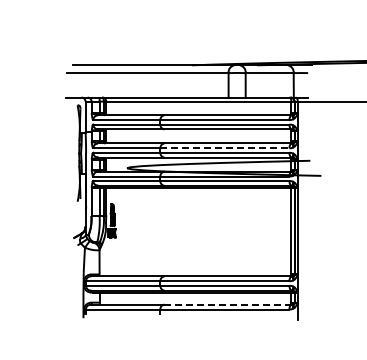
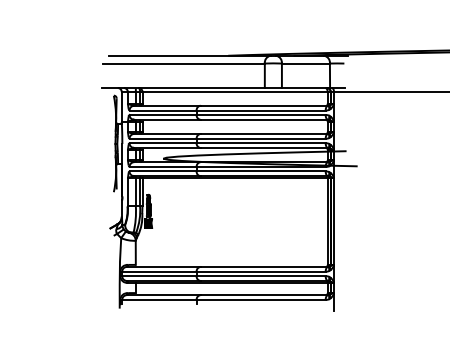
line: (225, 148) -> (261, 138), dashed -> solid
line: (228, 305) -> (264, 295), dashed -> solid

